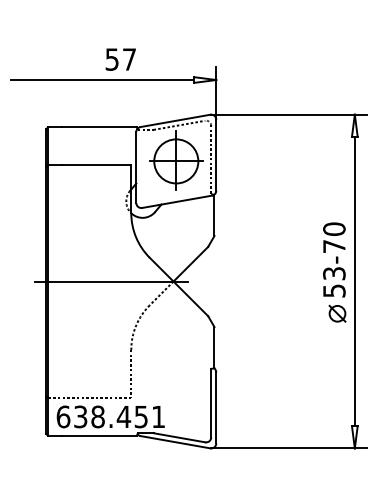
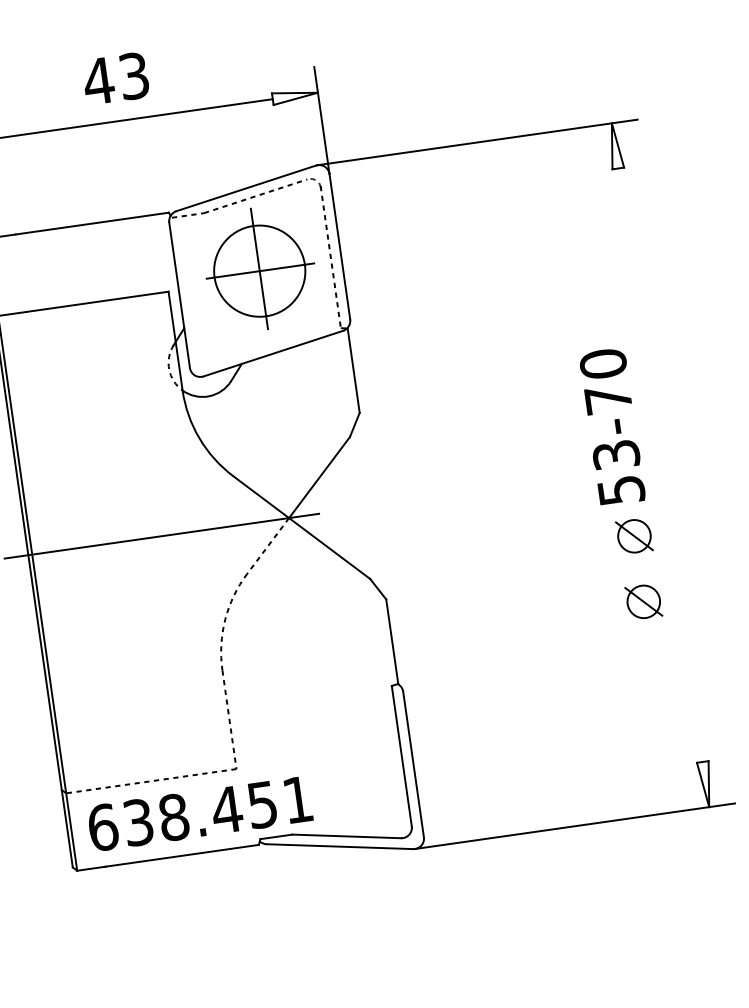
text: (120, 59) -> (115, 78), 57 -> 43
line: (354, 281) -> (659, 465), removed
part: (337, 345) -> (643, 601), added

